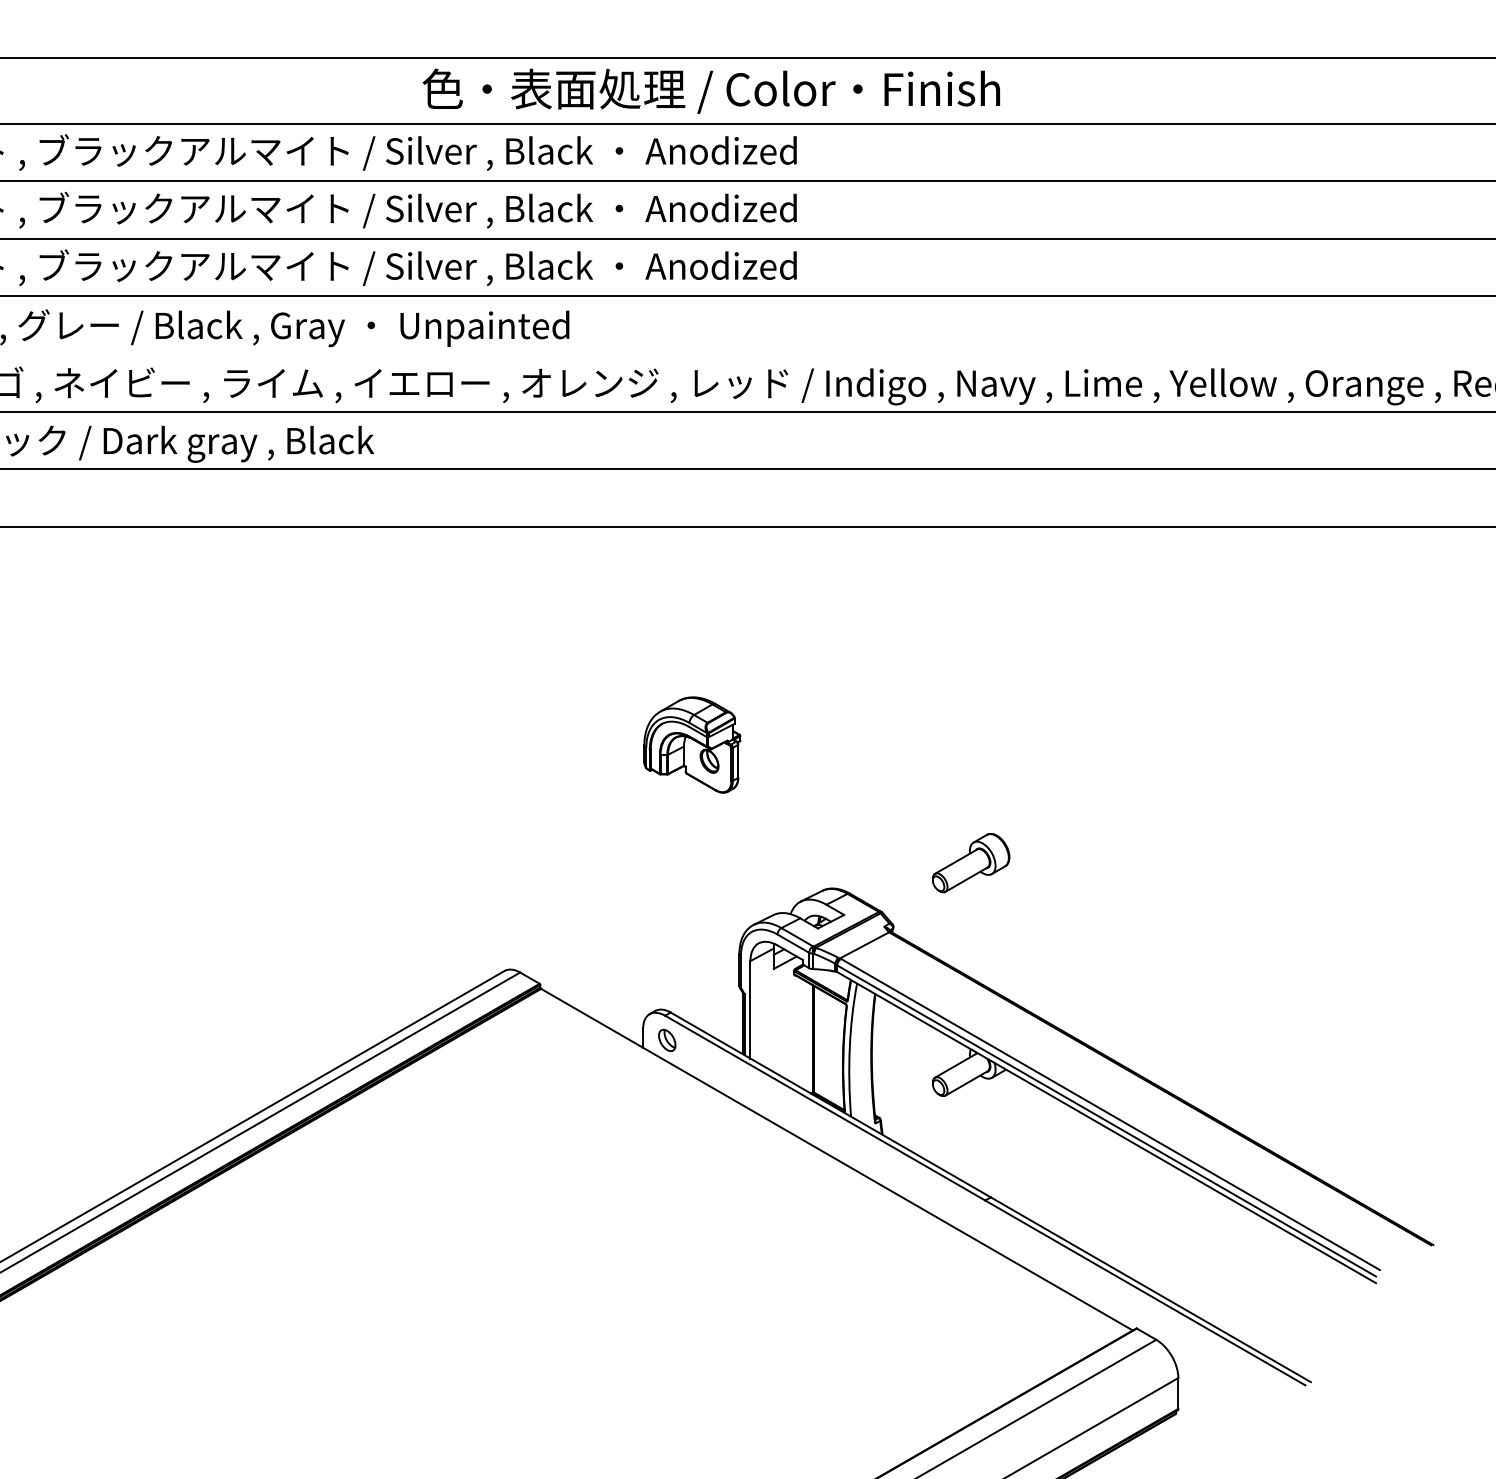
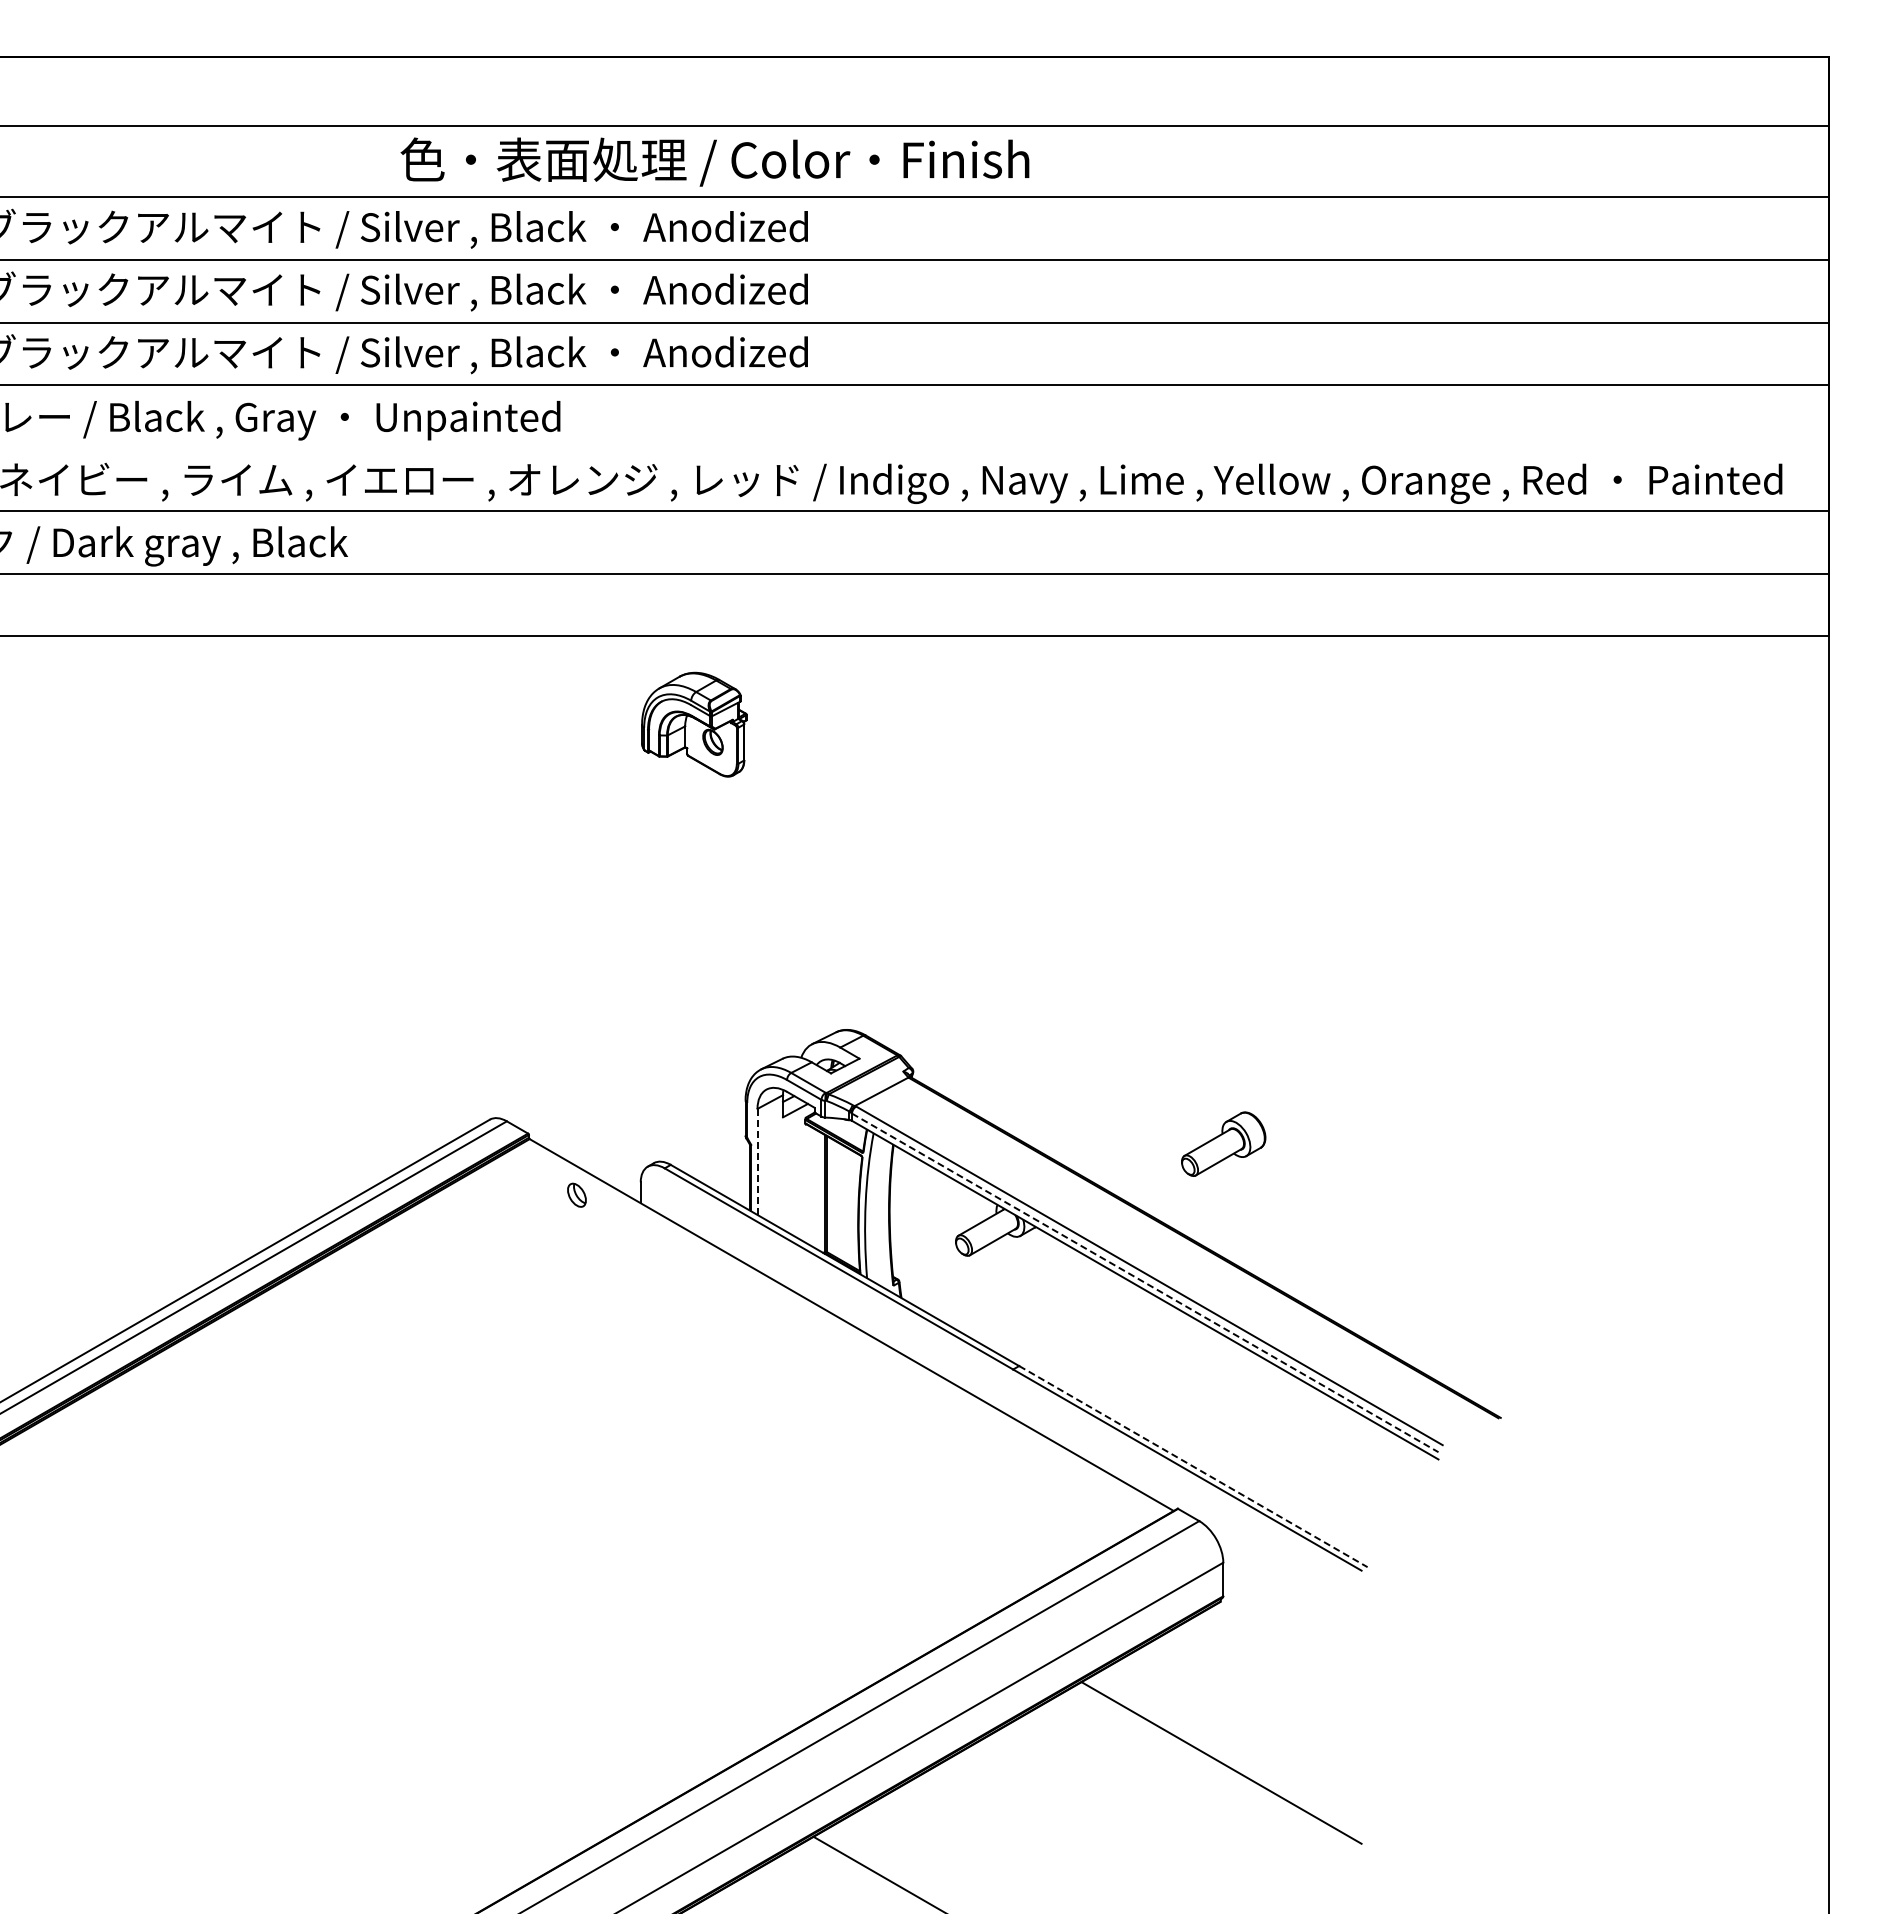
part: (692, 744) -> (694, 724), moved
part: (970, 862) -> (1223, 1143), moved
line: (750, 1009) -> (757, 1161), solid -> dashed
part: (666, 1039) -> (576, 1194), moved
line: (1106, 1120) -> (1145, 1282), solid -> dashed
line: (1150, 1289) -> (1193, 1466), solid -> dashed

